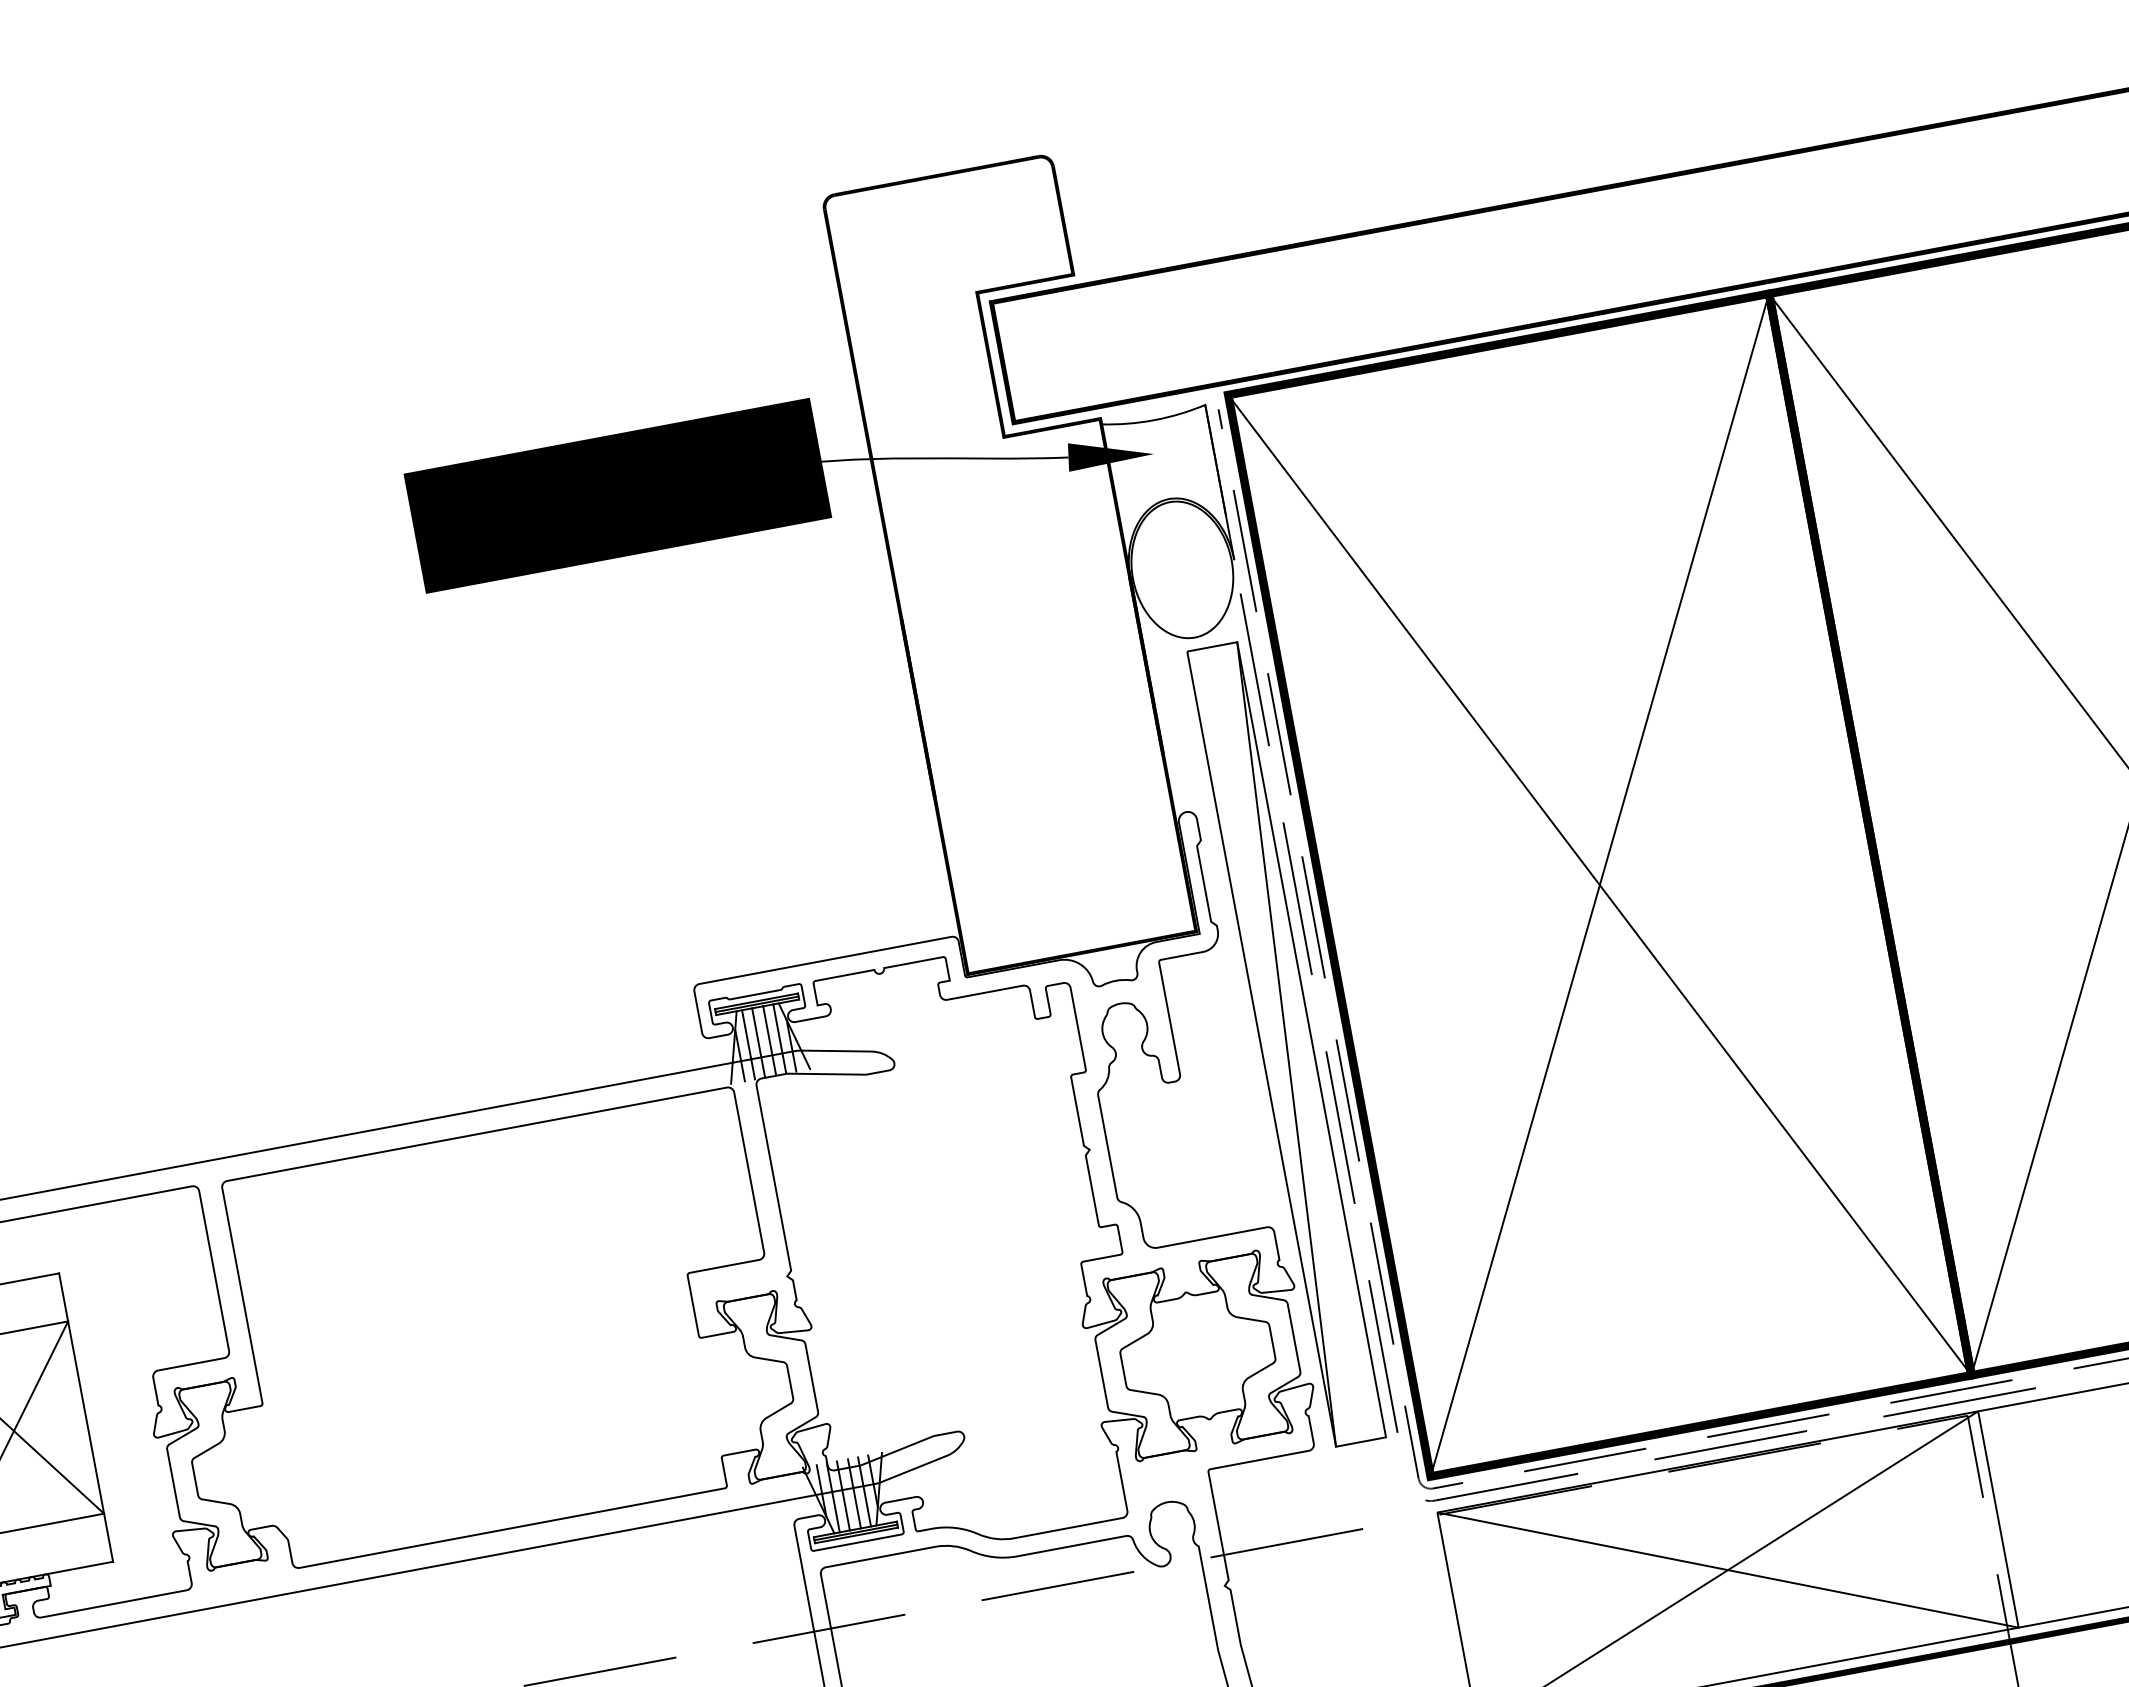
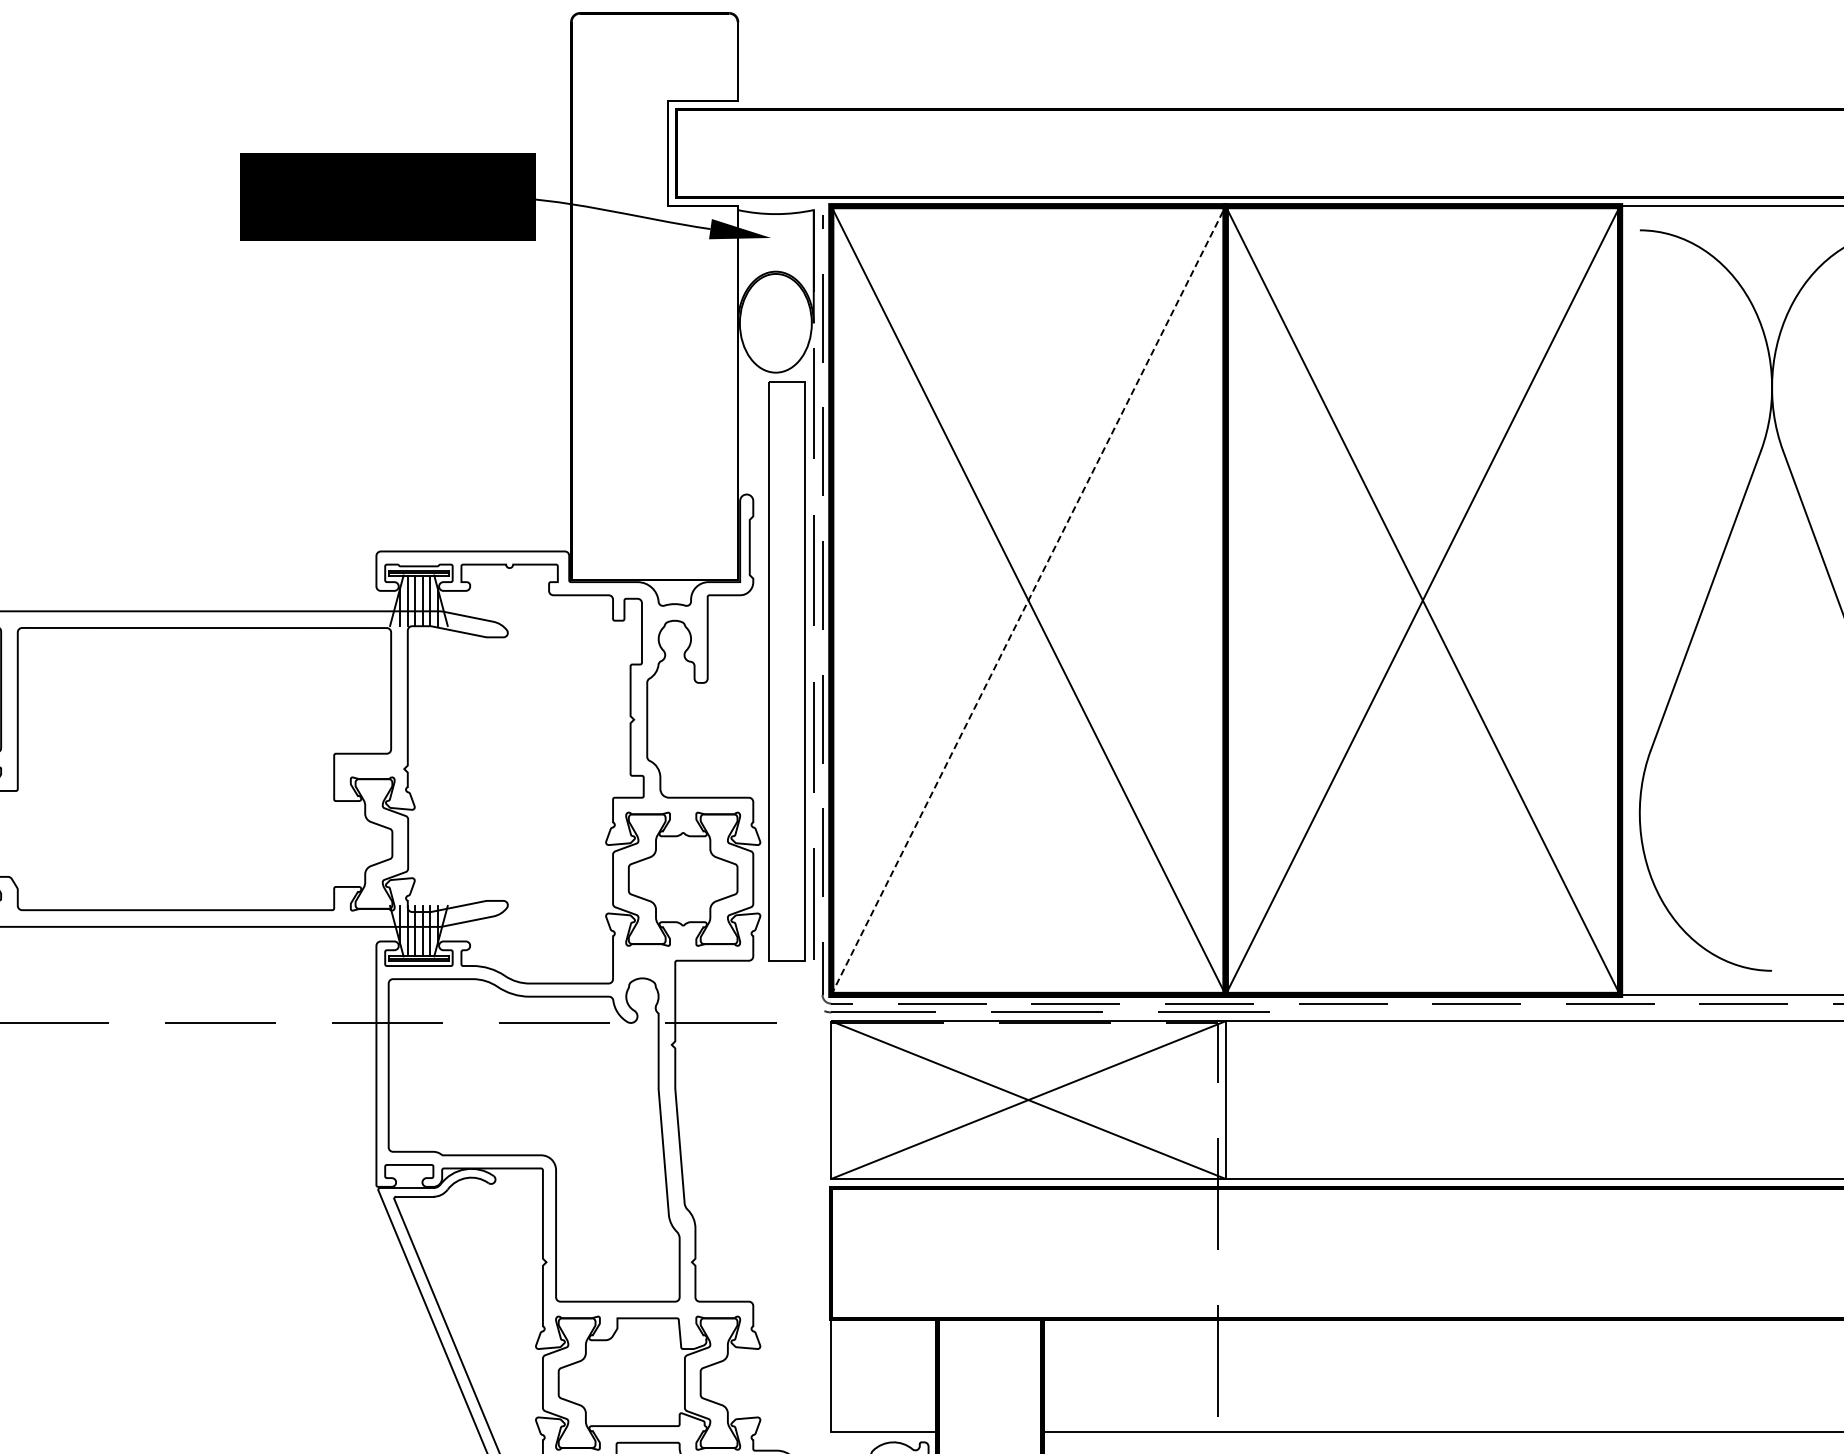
line: (1599, 885) -> (1028, 600), solid -> dashed
line: (1286, 1044) -> (786, 671), removed

